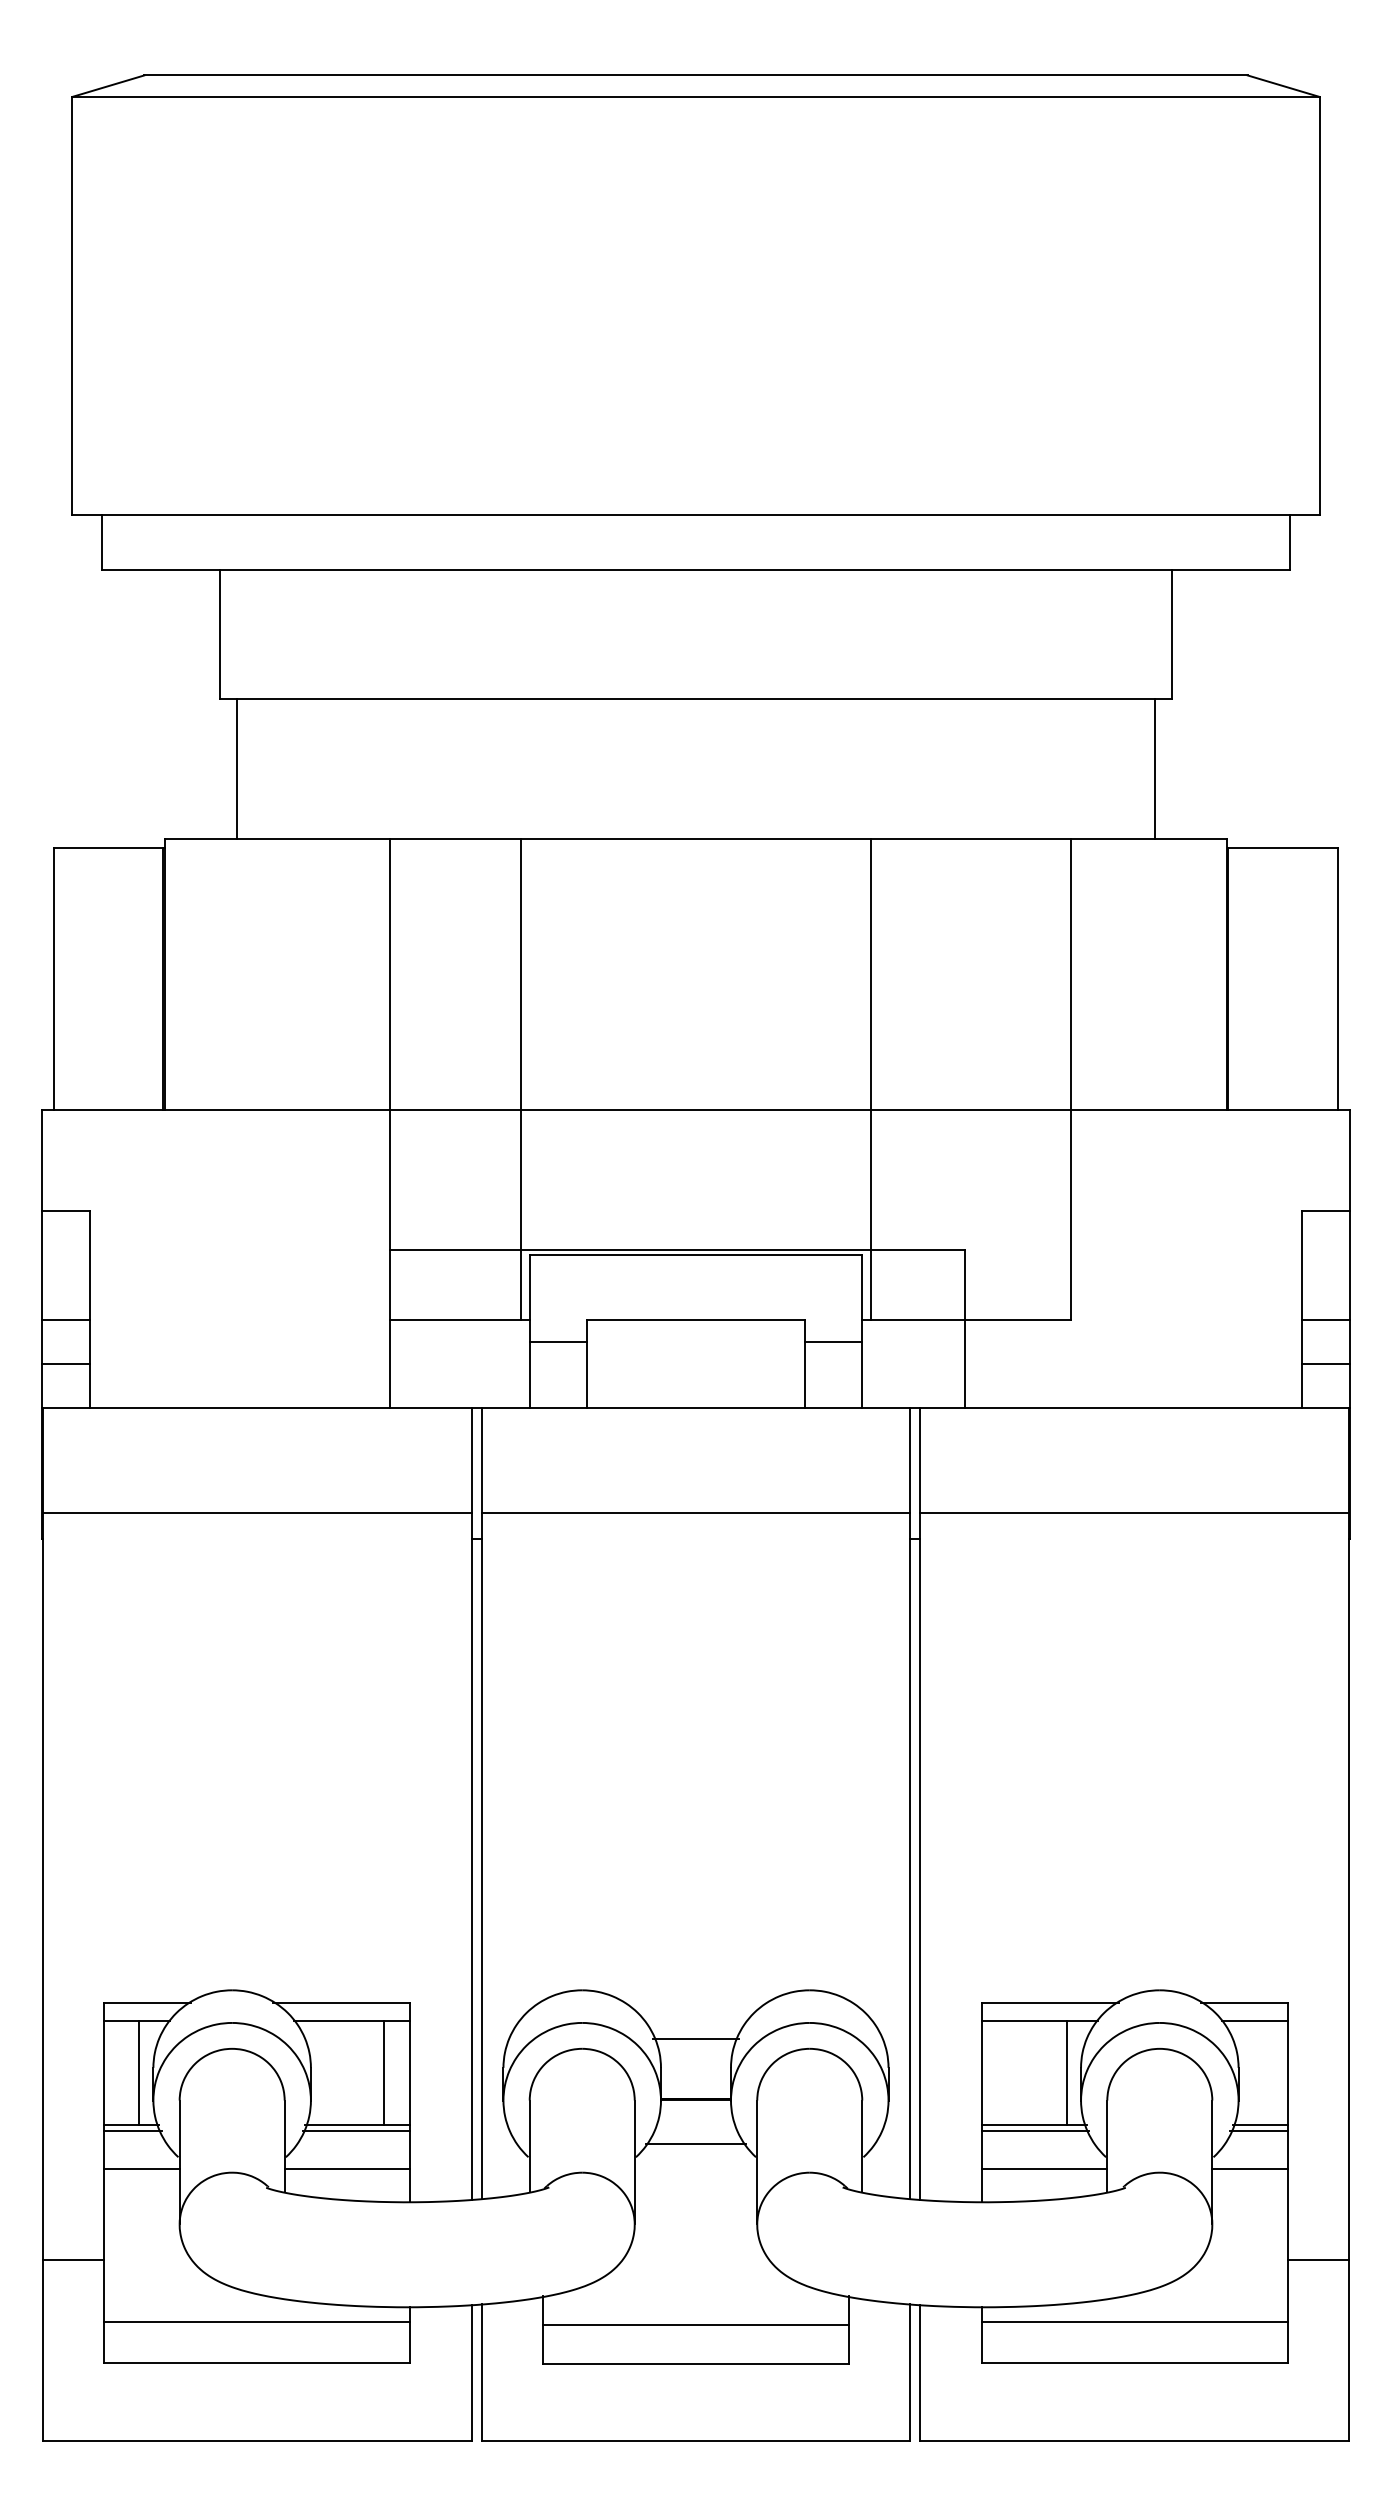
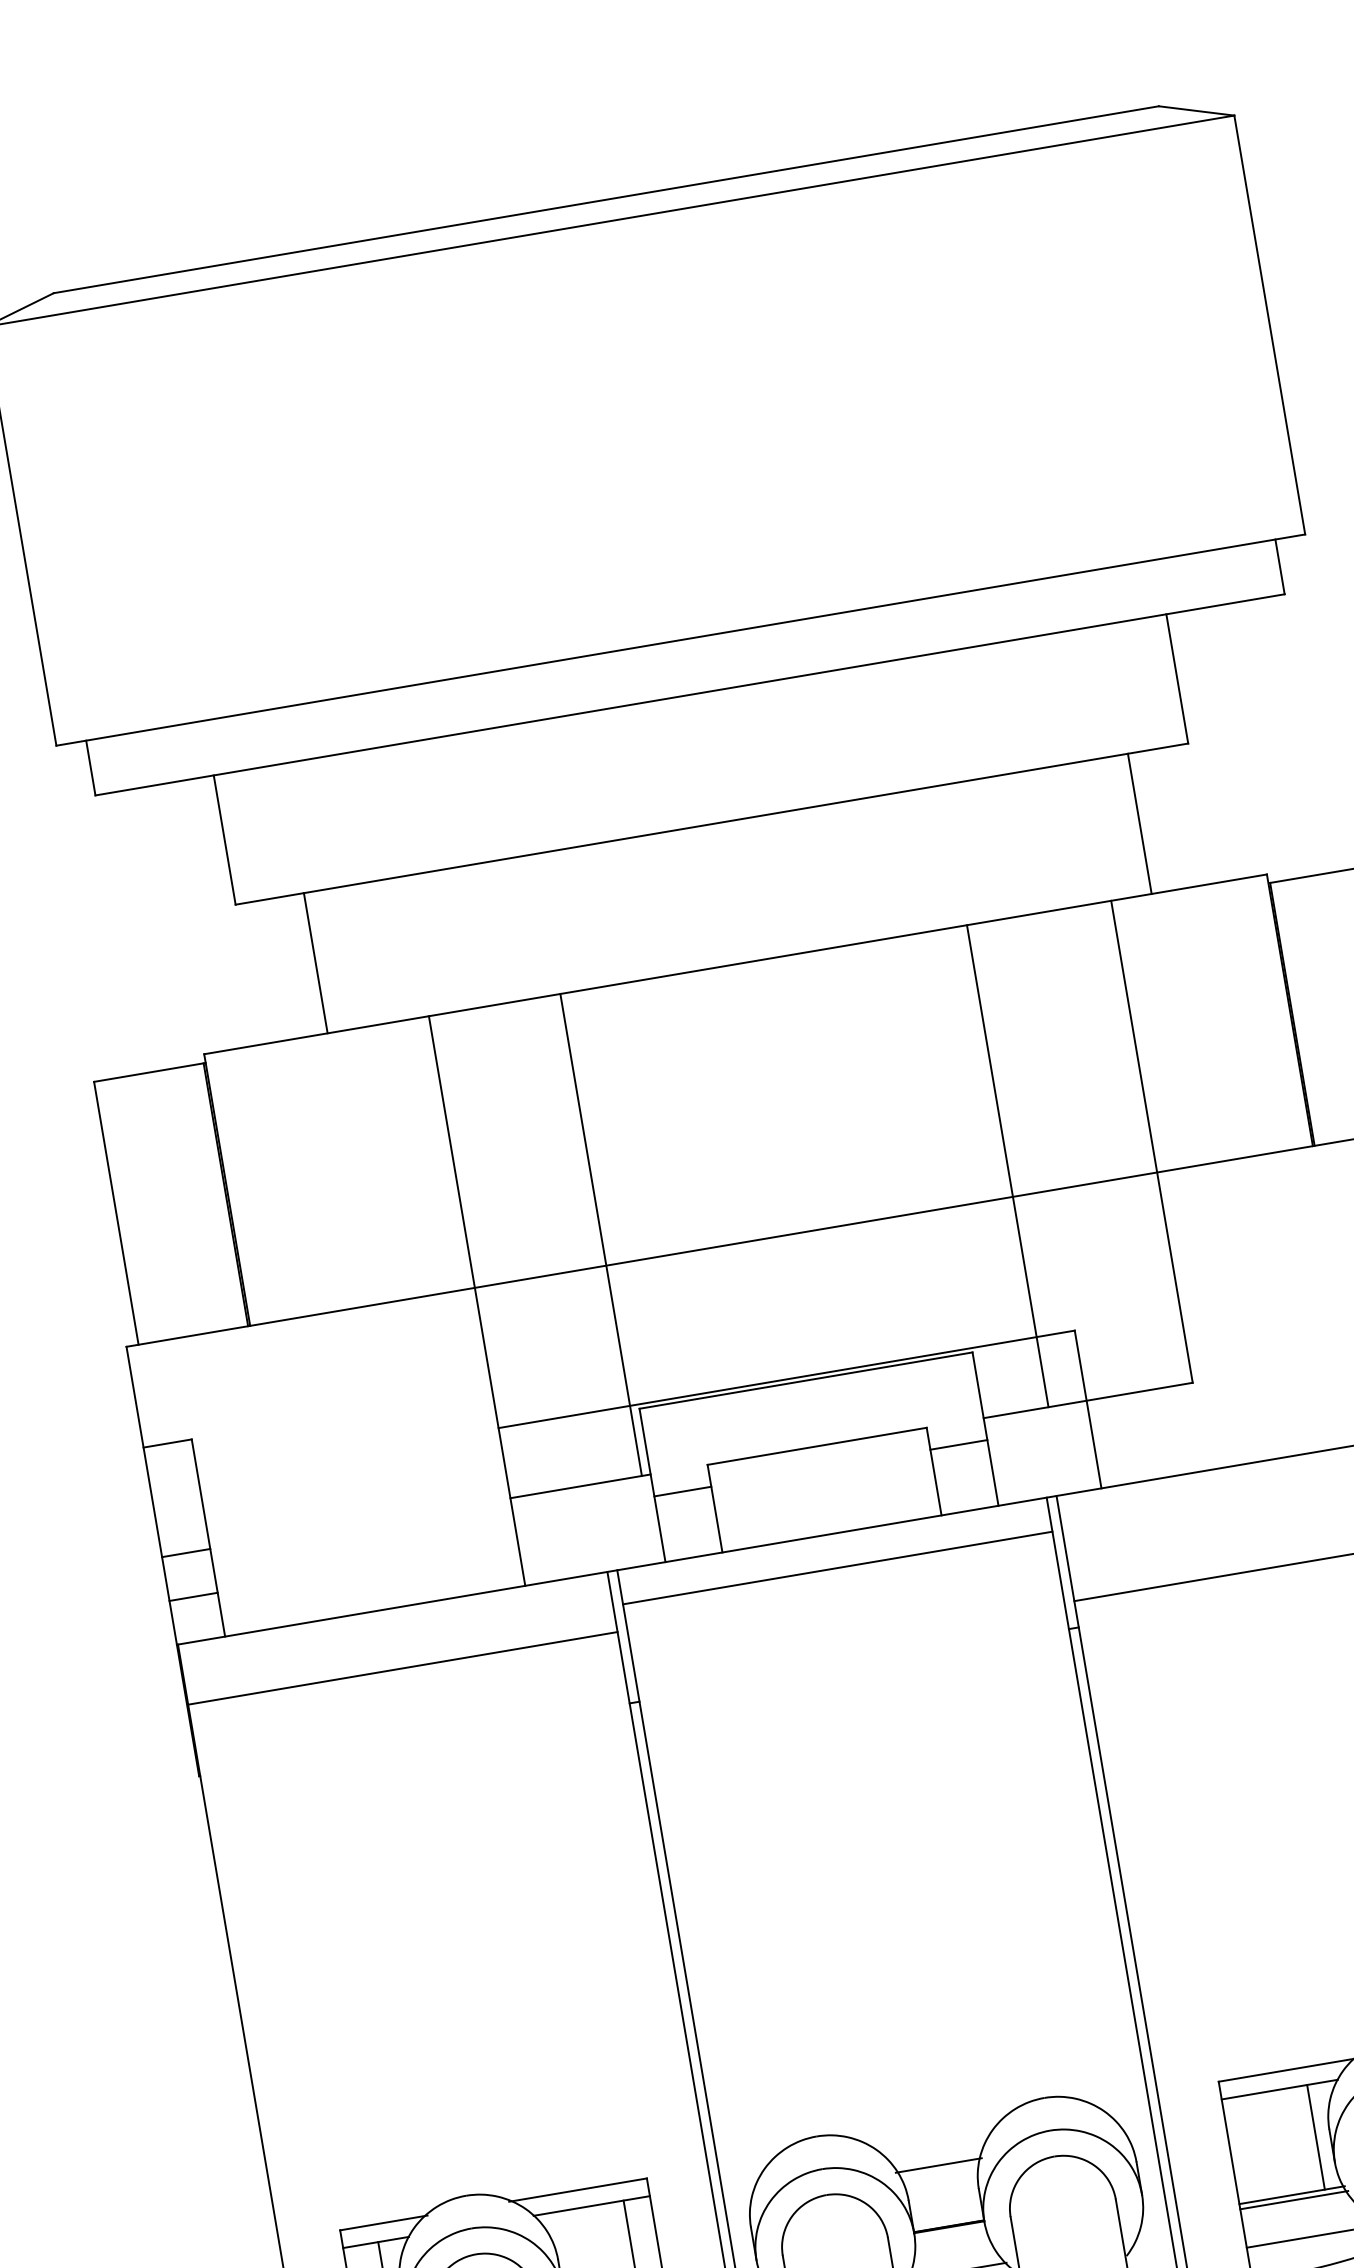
line: (236, 769) -> (315, 963), moved
line: (1155, 769) -> (1139, 824), moved
line: (871, 1079) -> (1008, 1165), moved
line: (256, 1512) -> (401, 1668), moved
line: (695, 1512) -> (837, 1567), moved

